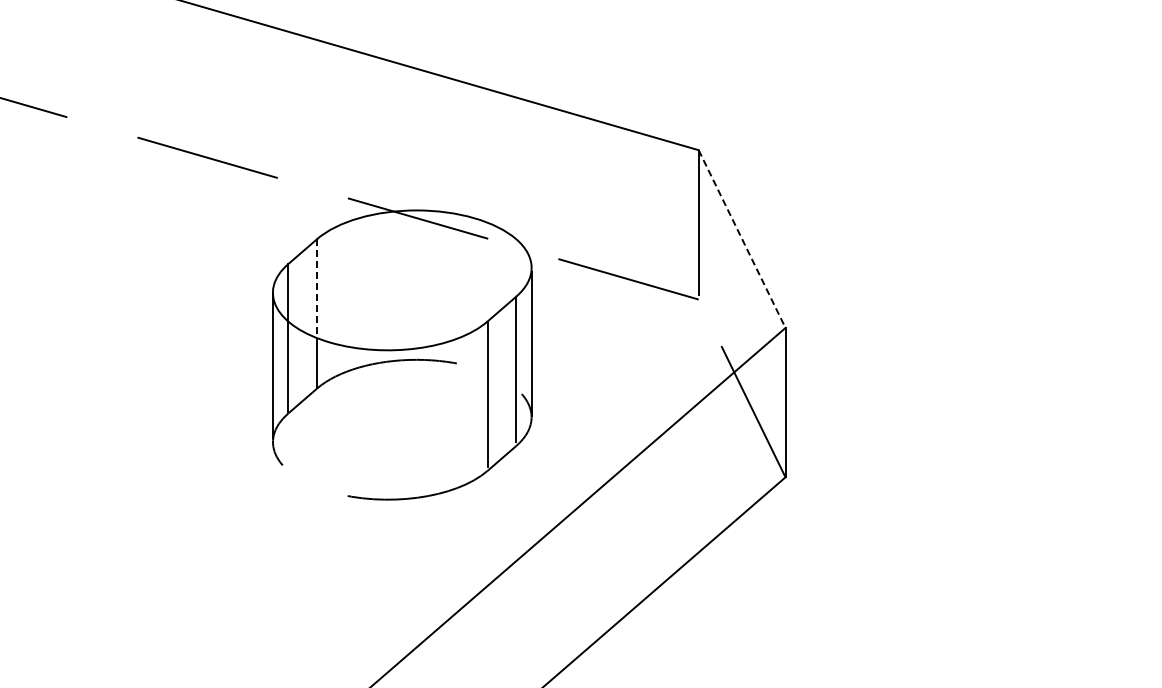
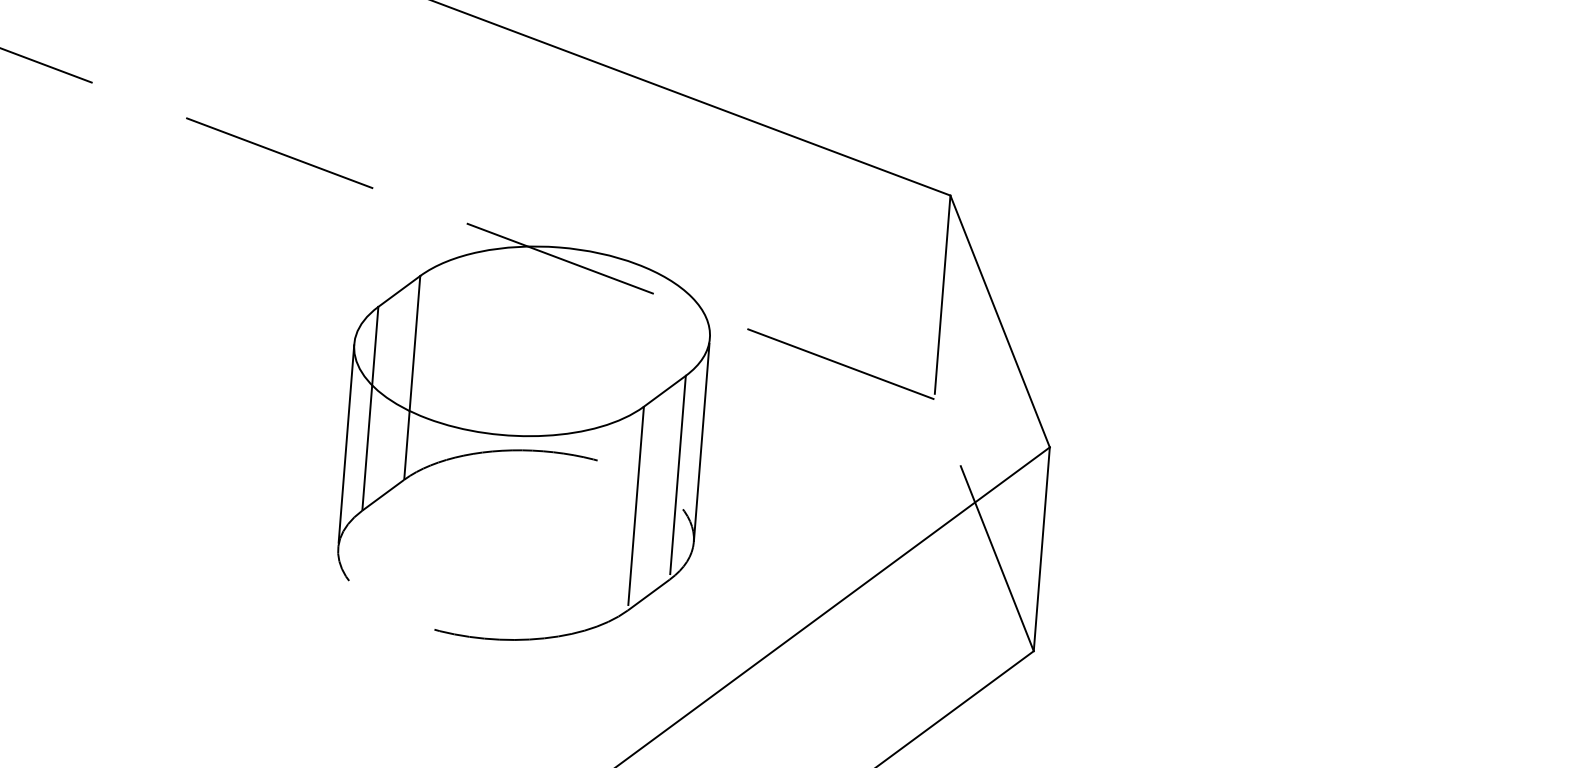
line: (742, 239) -> (1000, 322), dashed -> solid
line: (317, 289) -> (415, 344), dashed -> solid

